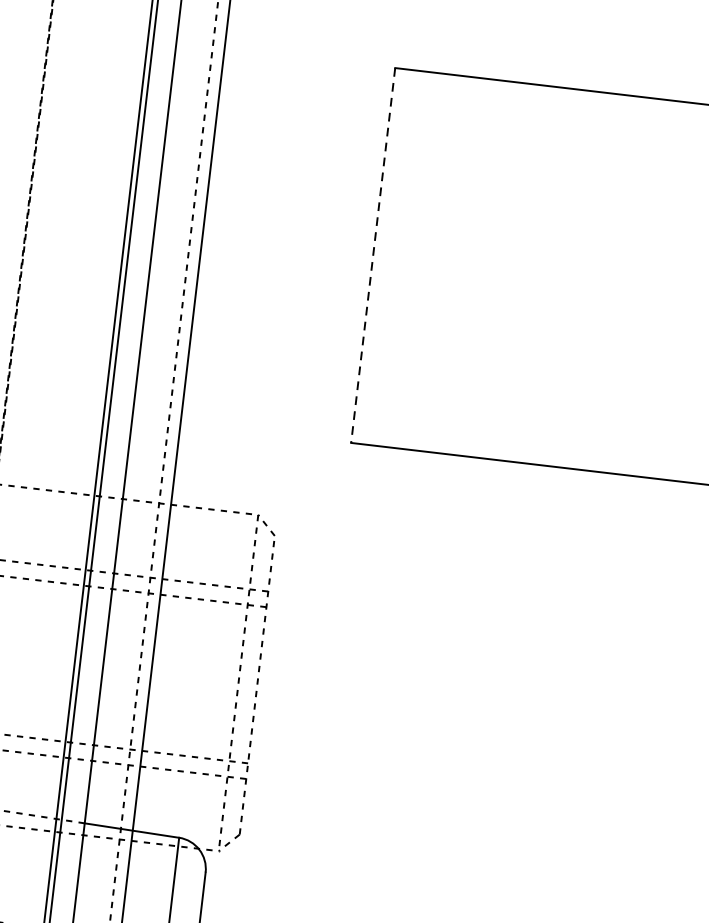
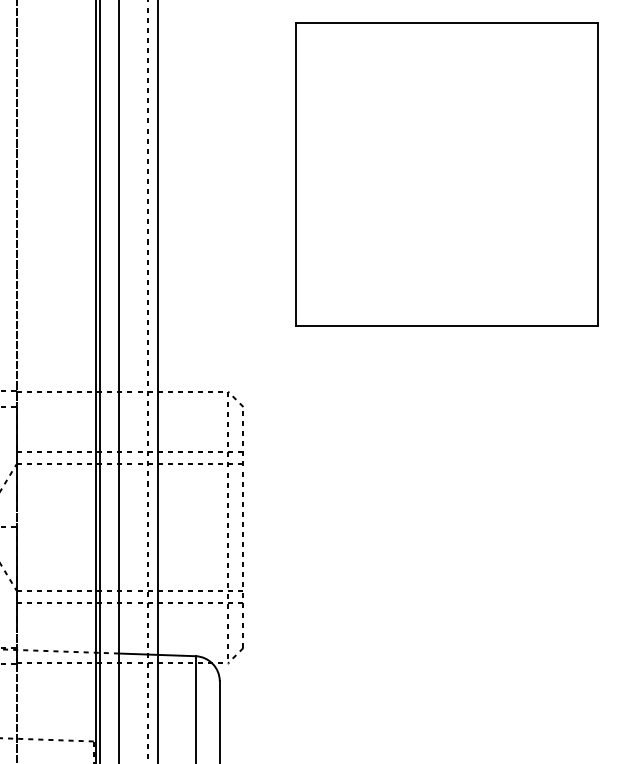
line: (373, 256) -> (295, 175), dashed -> solid

